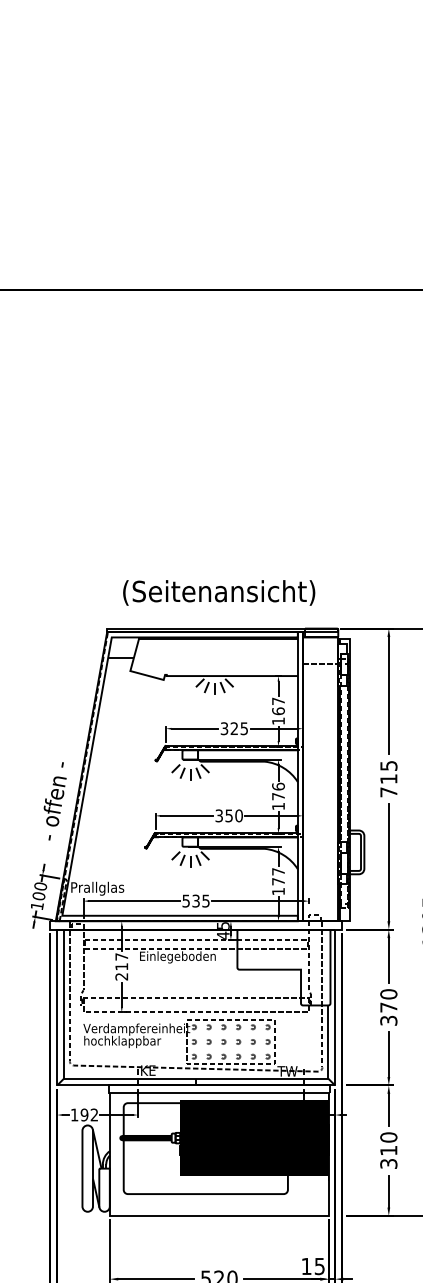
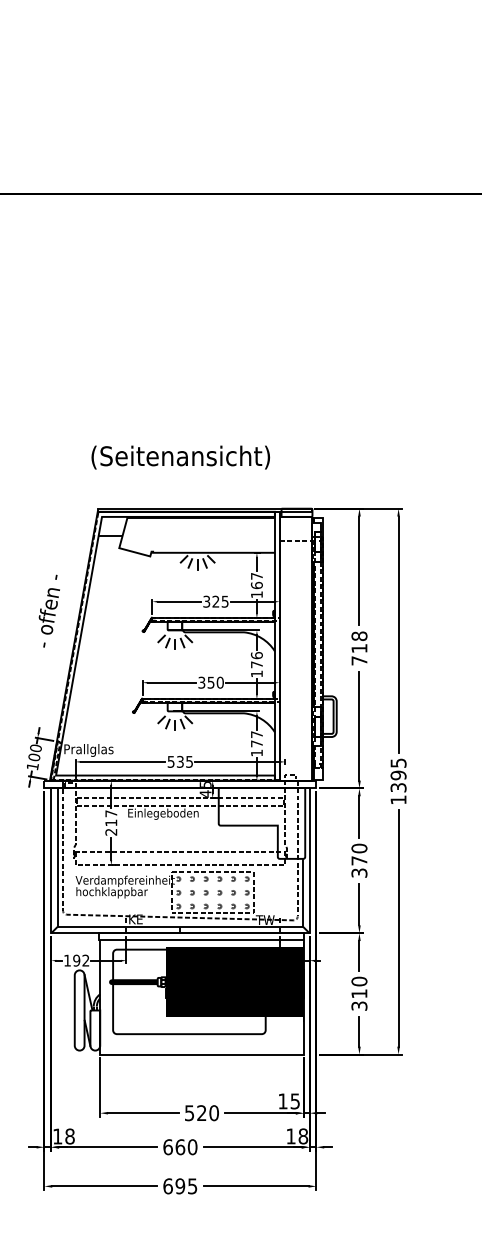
text: (218, 592) -> (180, 457), moved
text: (388, 765) -> (359, 635), 715 -> 718
text: (54, 800) -> (48, 610), moved

